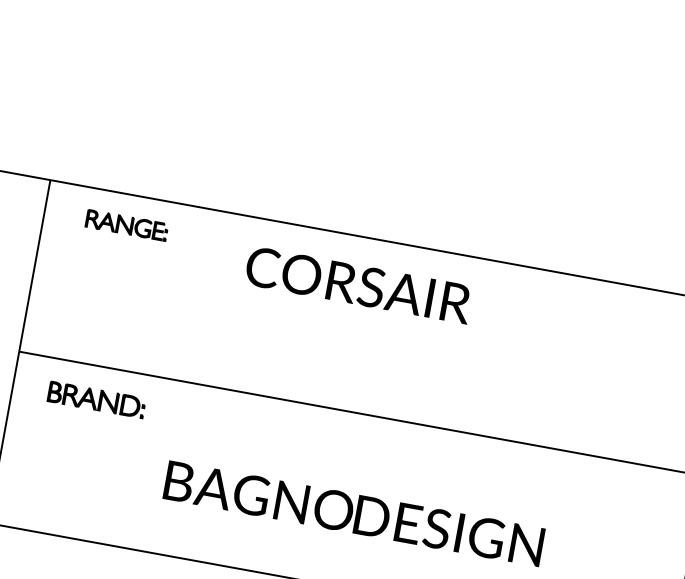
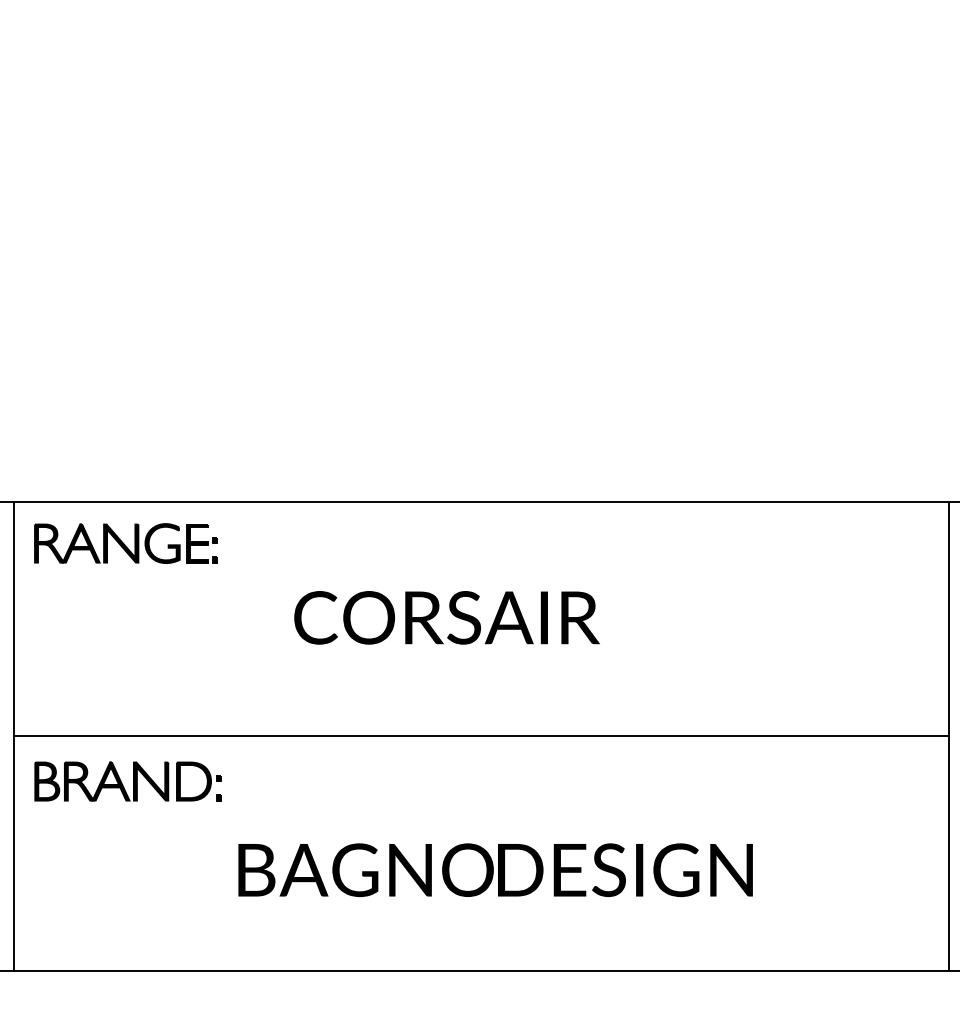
part: (126, 225) -> (125, 543), size x1.67
text: (358, 284) -> (446, 617), moved
part: (96, 399) -> (127, 781), size x1.43

